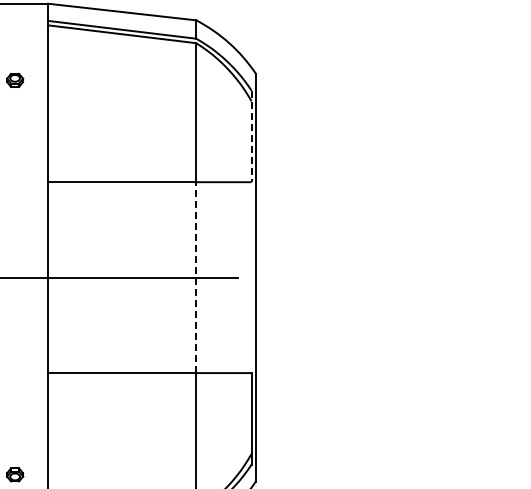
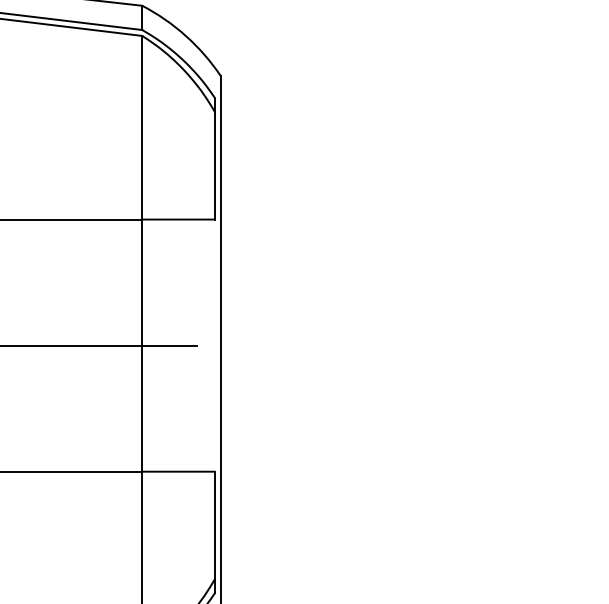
line: (251, 136) -> (215, 159), dashed -> solid
line: (196, 277) -> (142, 345), dashed -> solid

